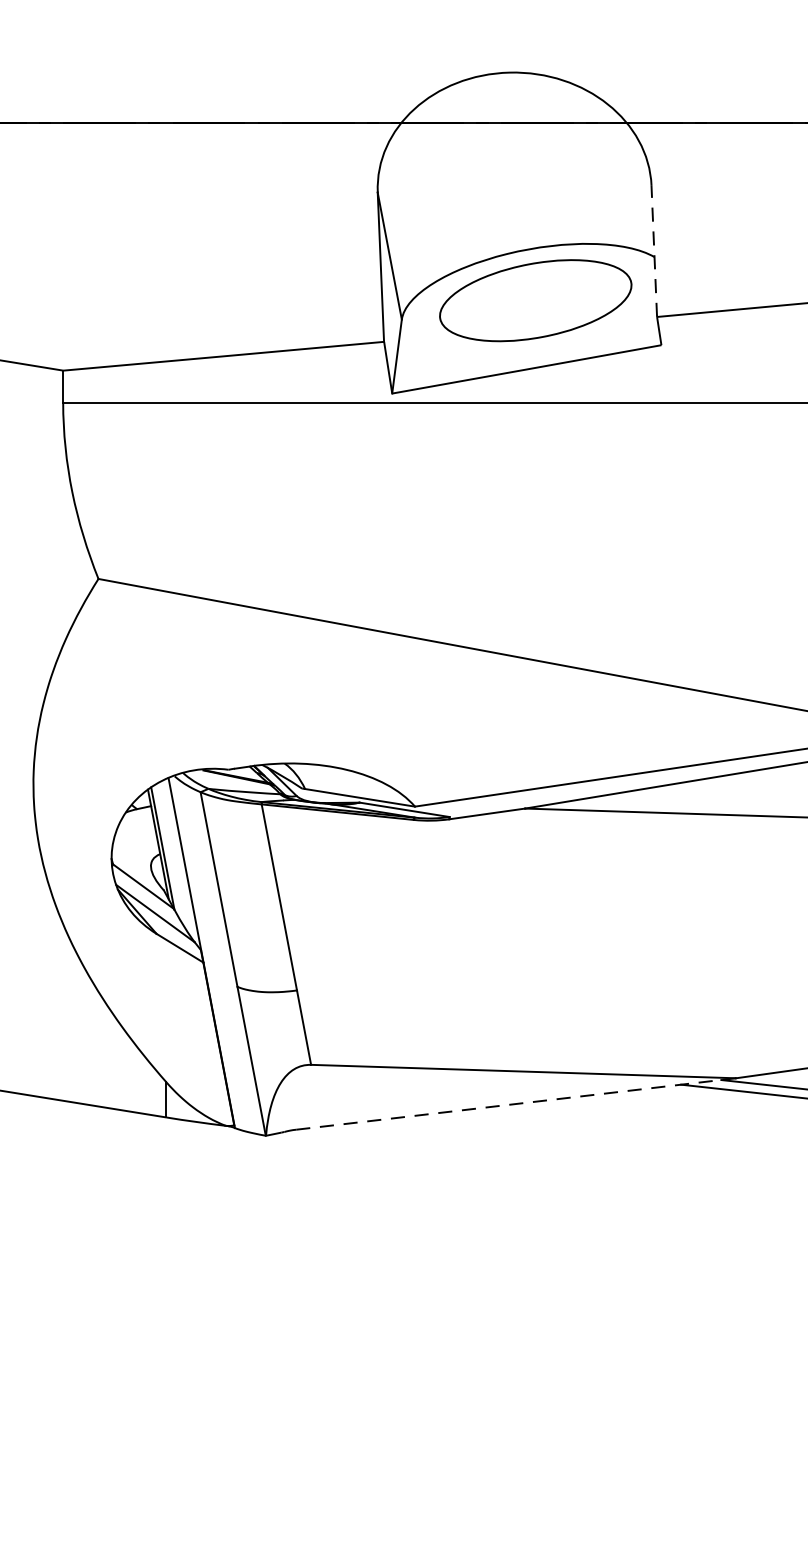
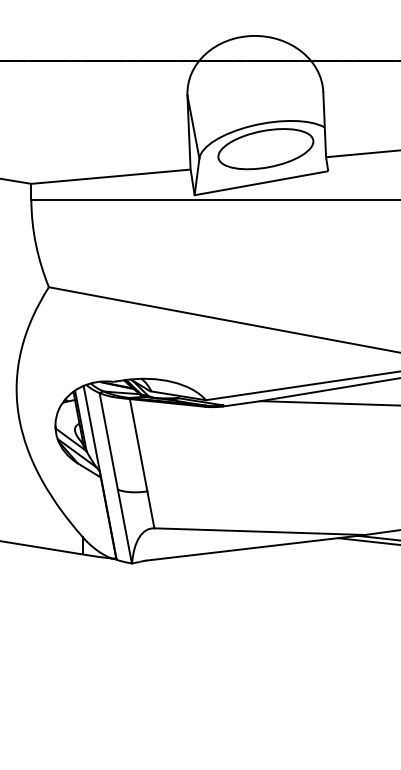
line: (653, 251) -> (324, 124), dashed -> solid
line: (516, 1103) -> (256, 547), dashed -> solid

